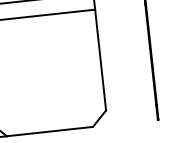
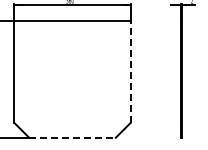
line: (100, 60) -> (130, 72), solid -> dashed
line: (50, 131) -> (73, 137), solid -> dashed

